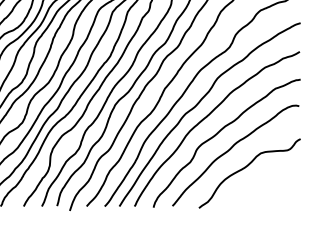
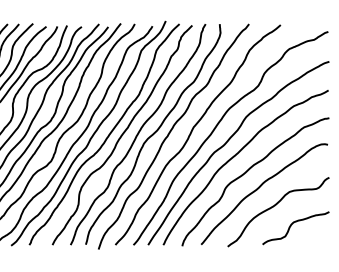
curve: (262, 187) -> (291, 226), added

